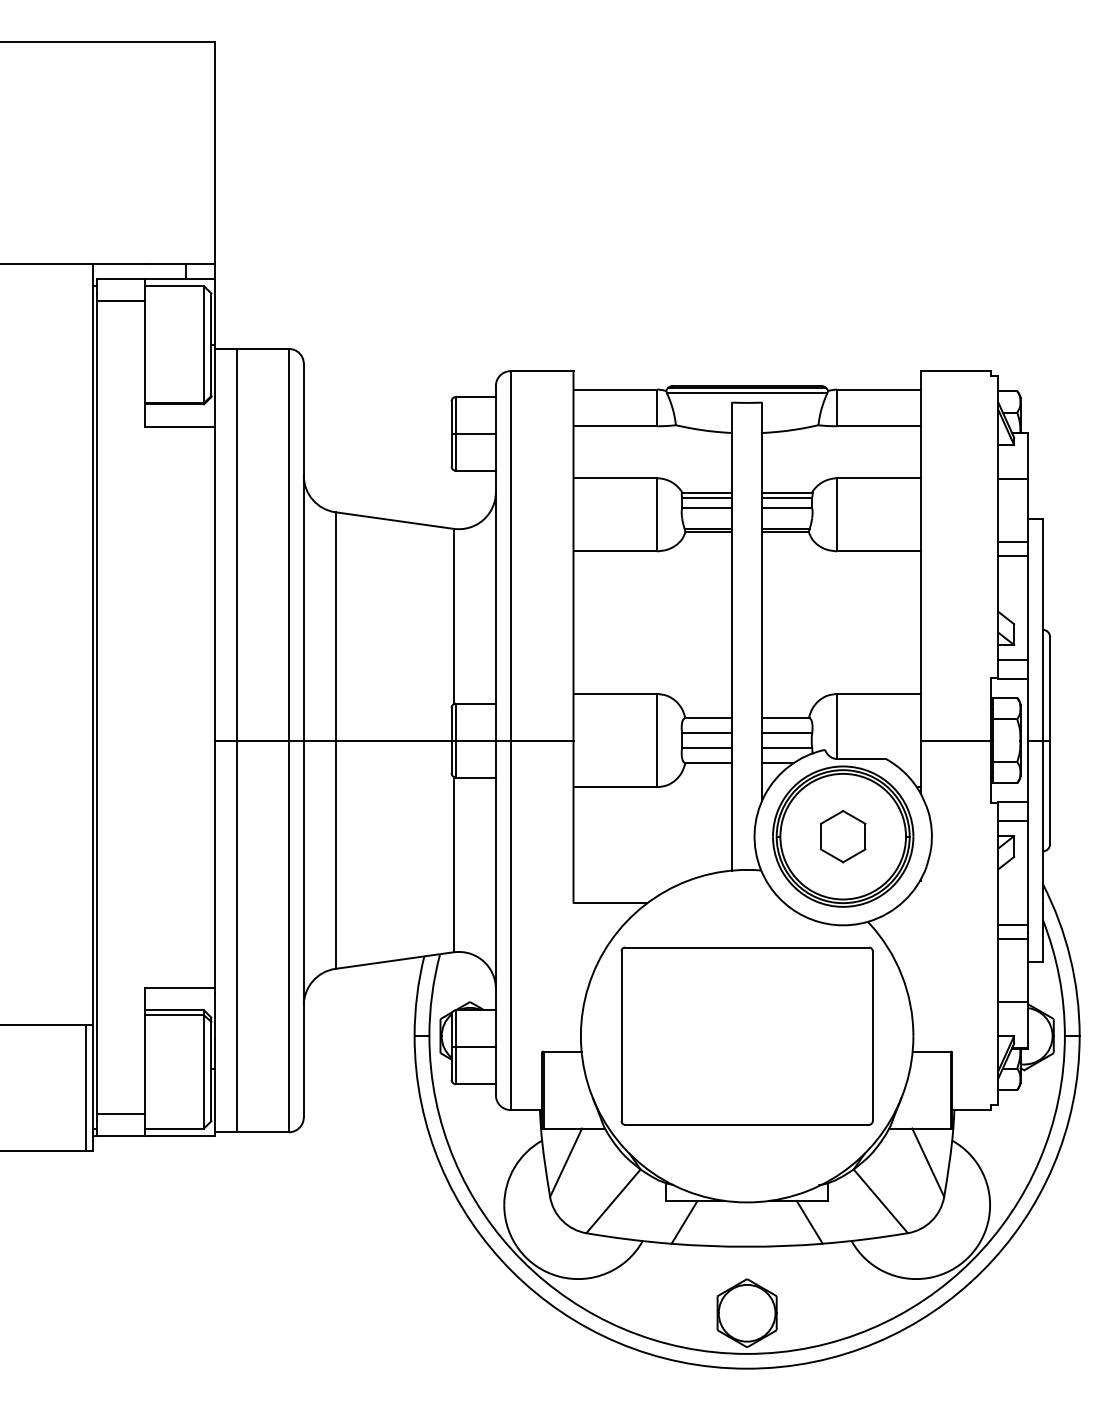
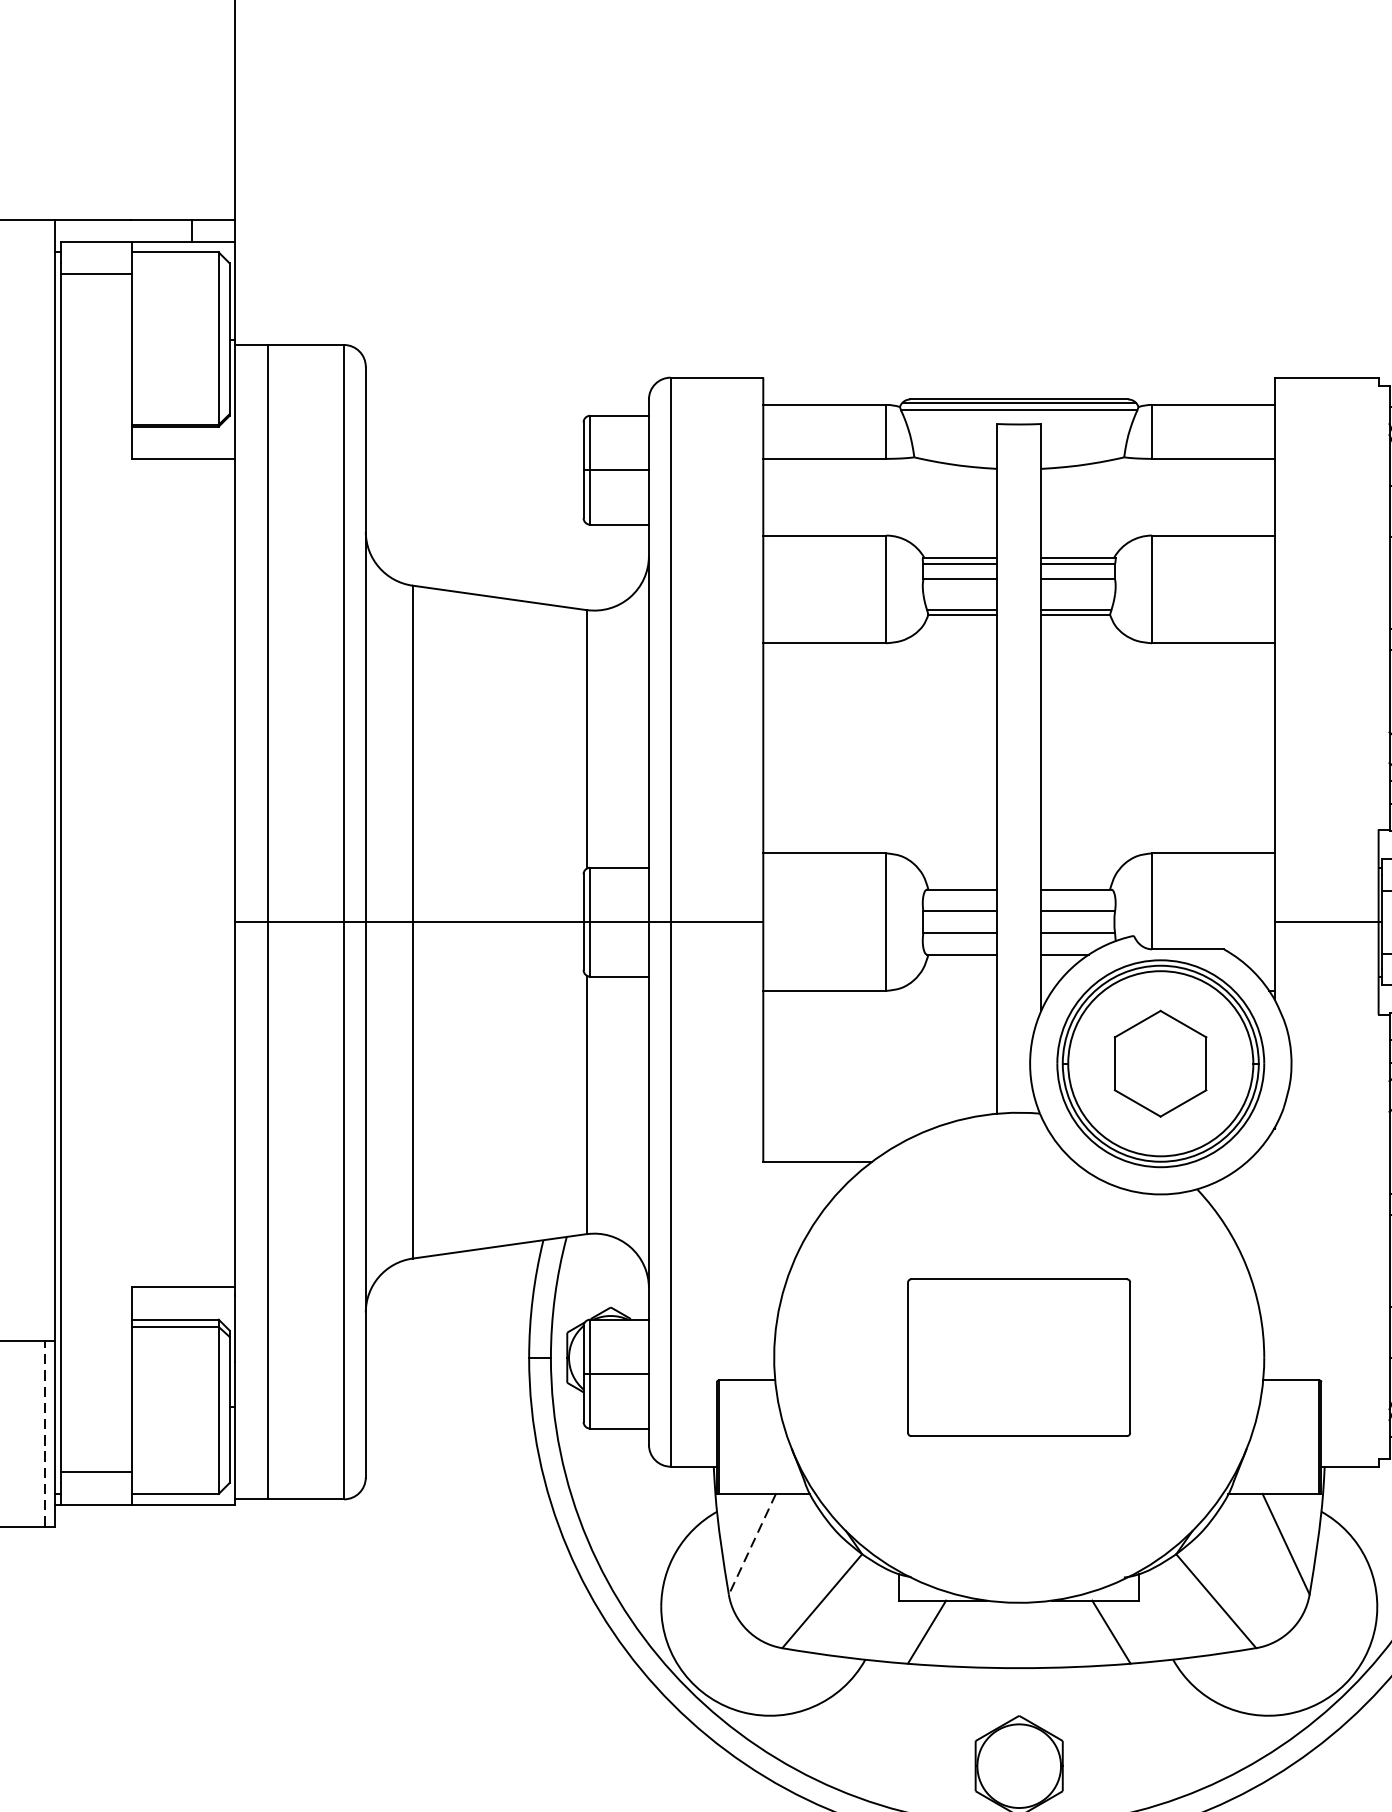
part: (843, 836) -> (1161, 1063), size x1.4
part: (746, 1035) -> (1018, 1356), size x0.6
line: (85, 1087) -> (44, 1433), solid -> dashed
line: (566, 1162) -> (752, 1543), solid -> dashed

